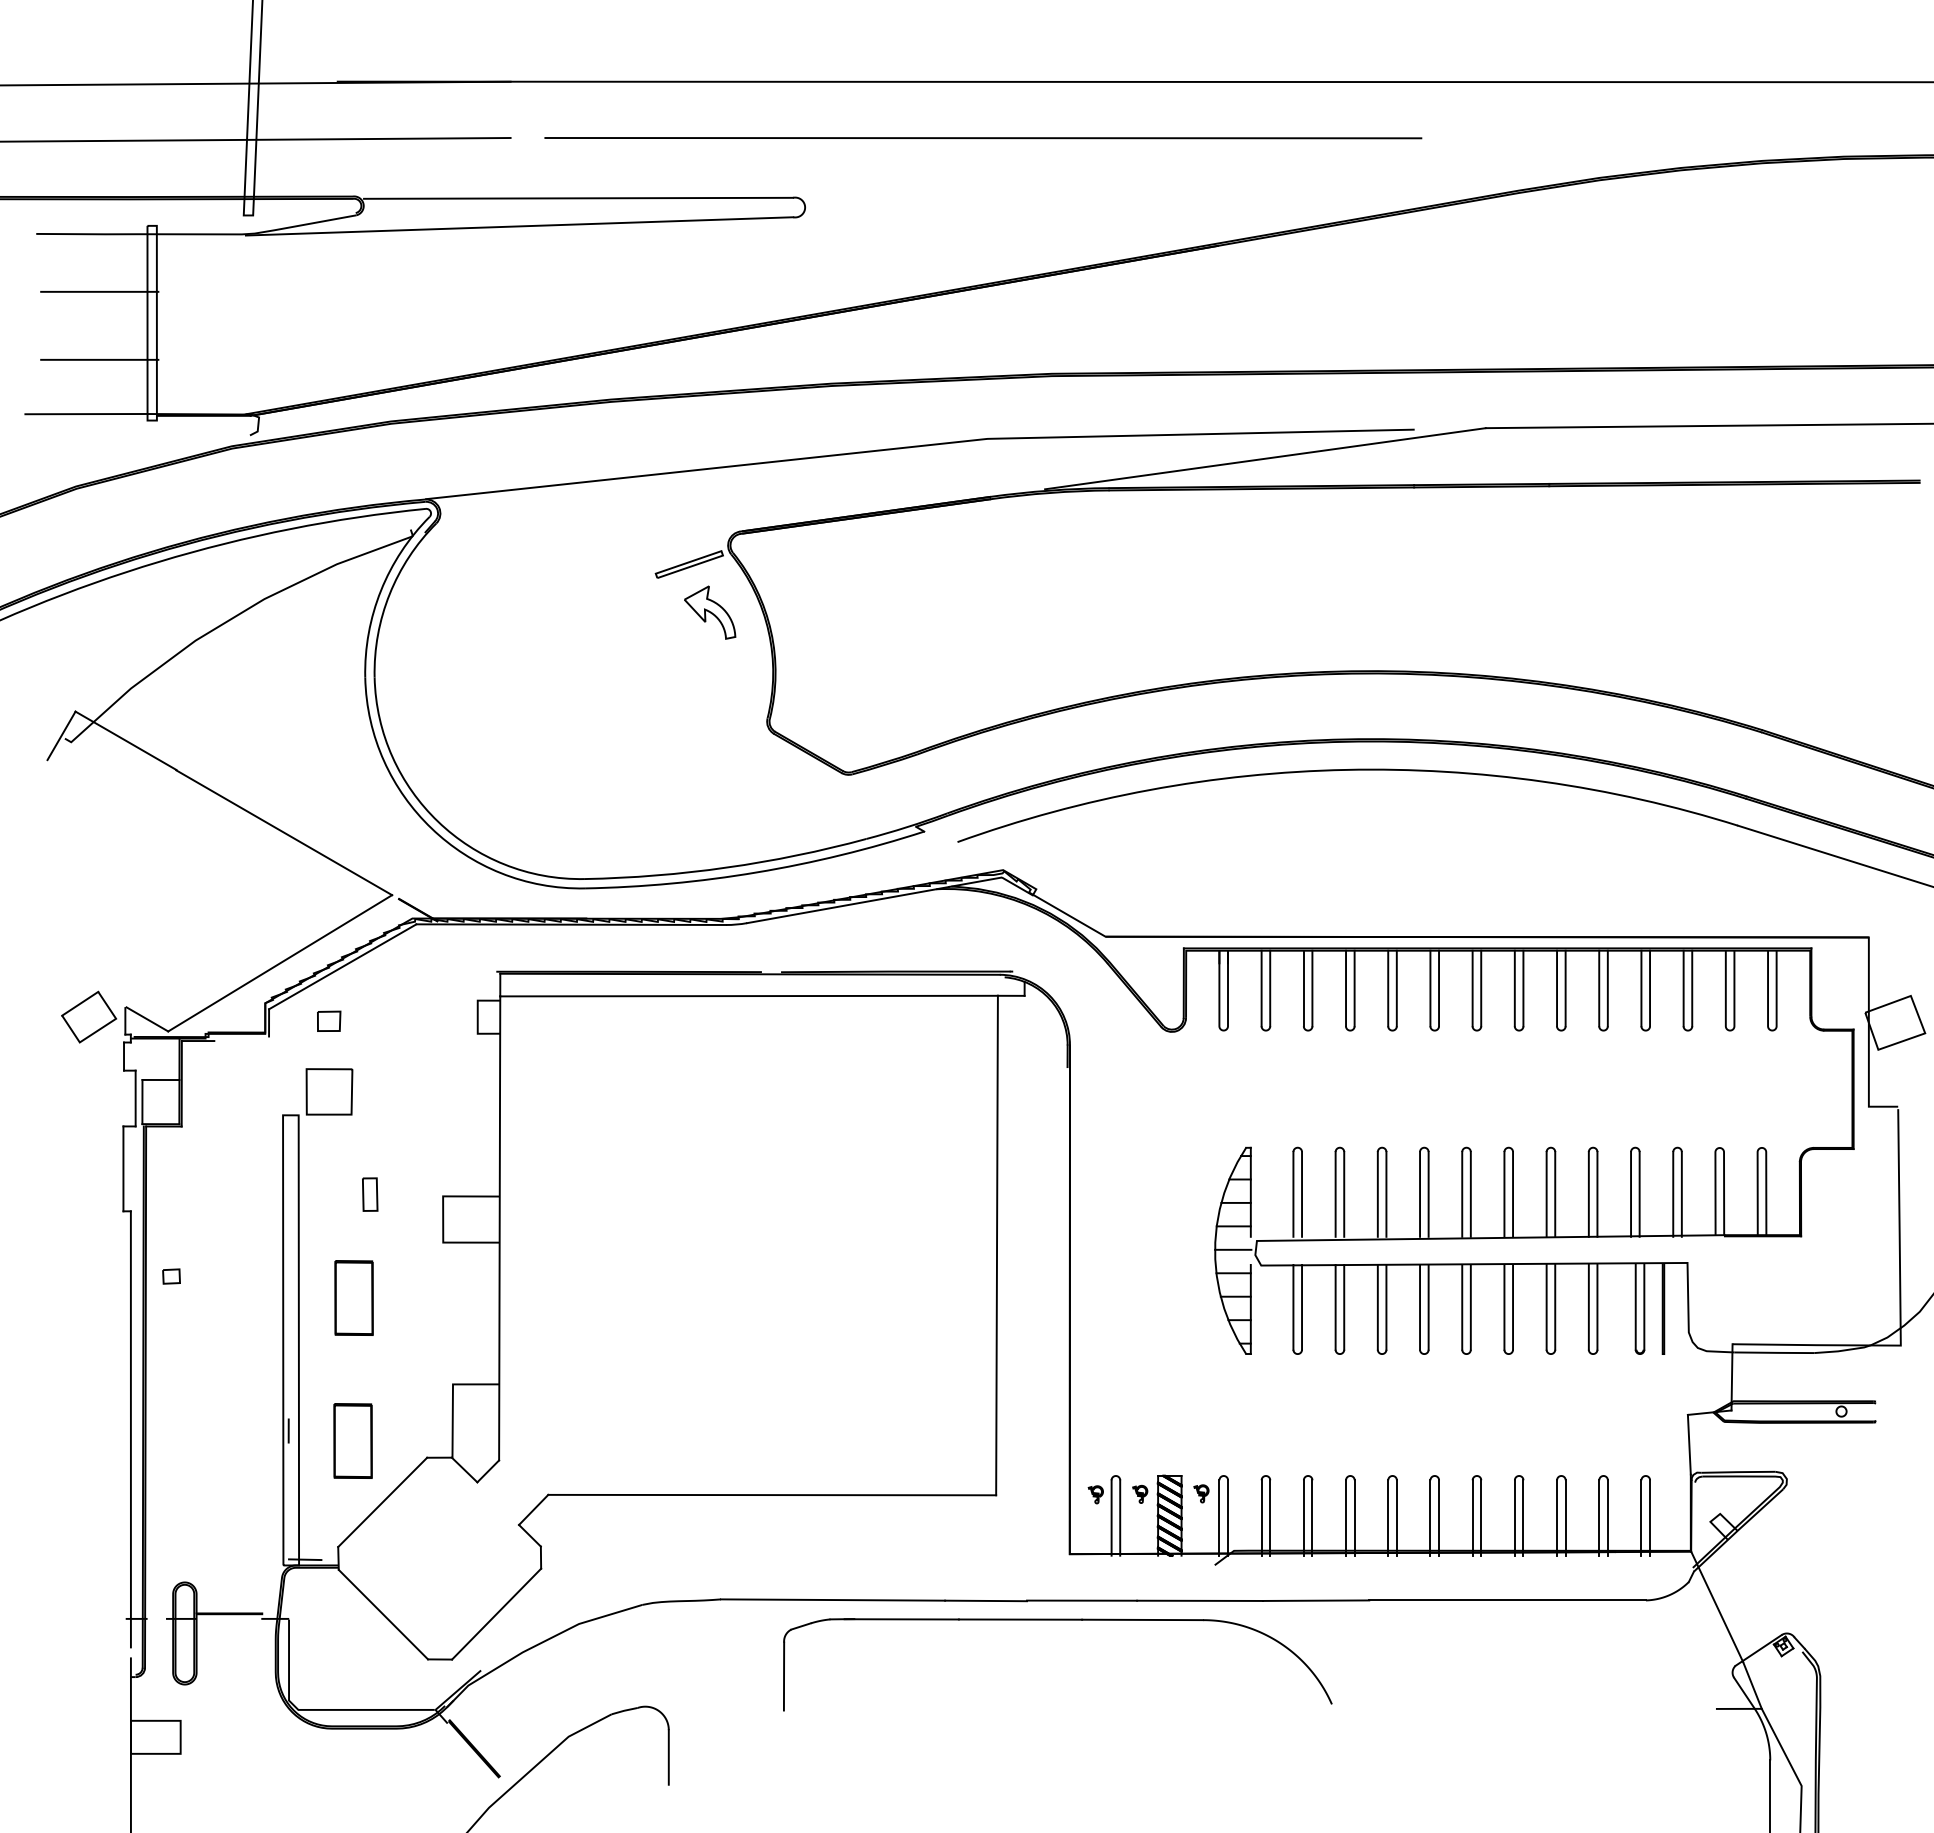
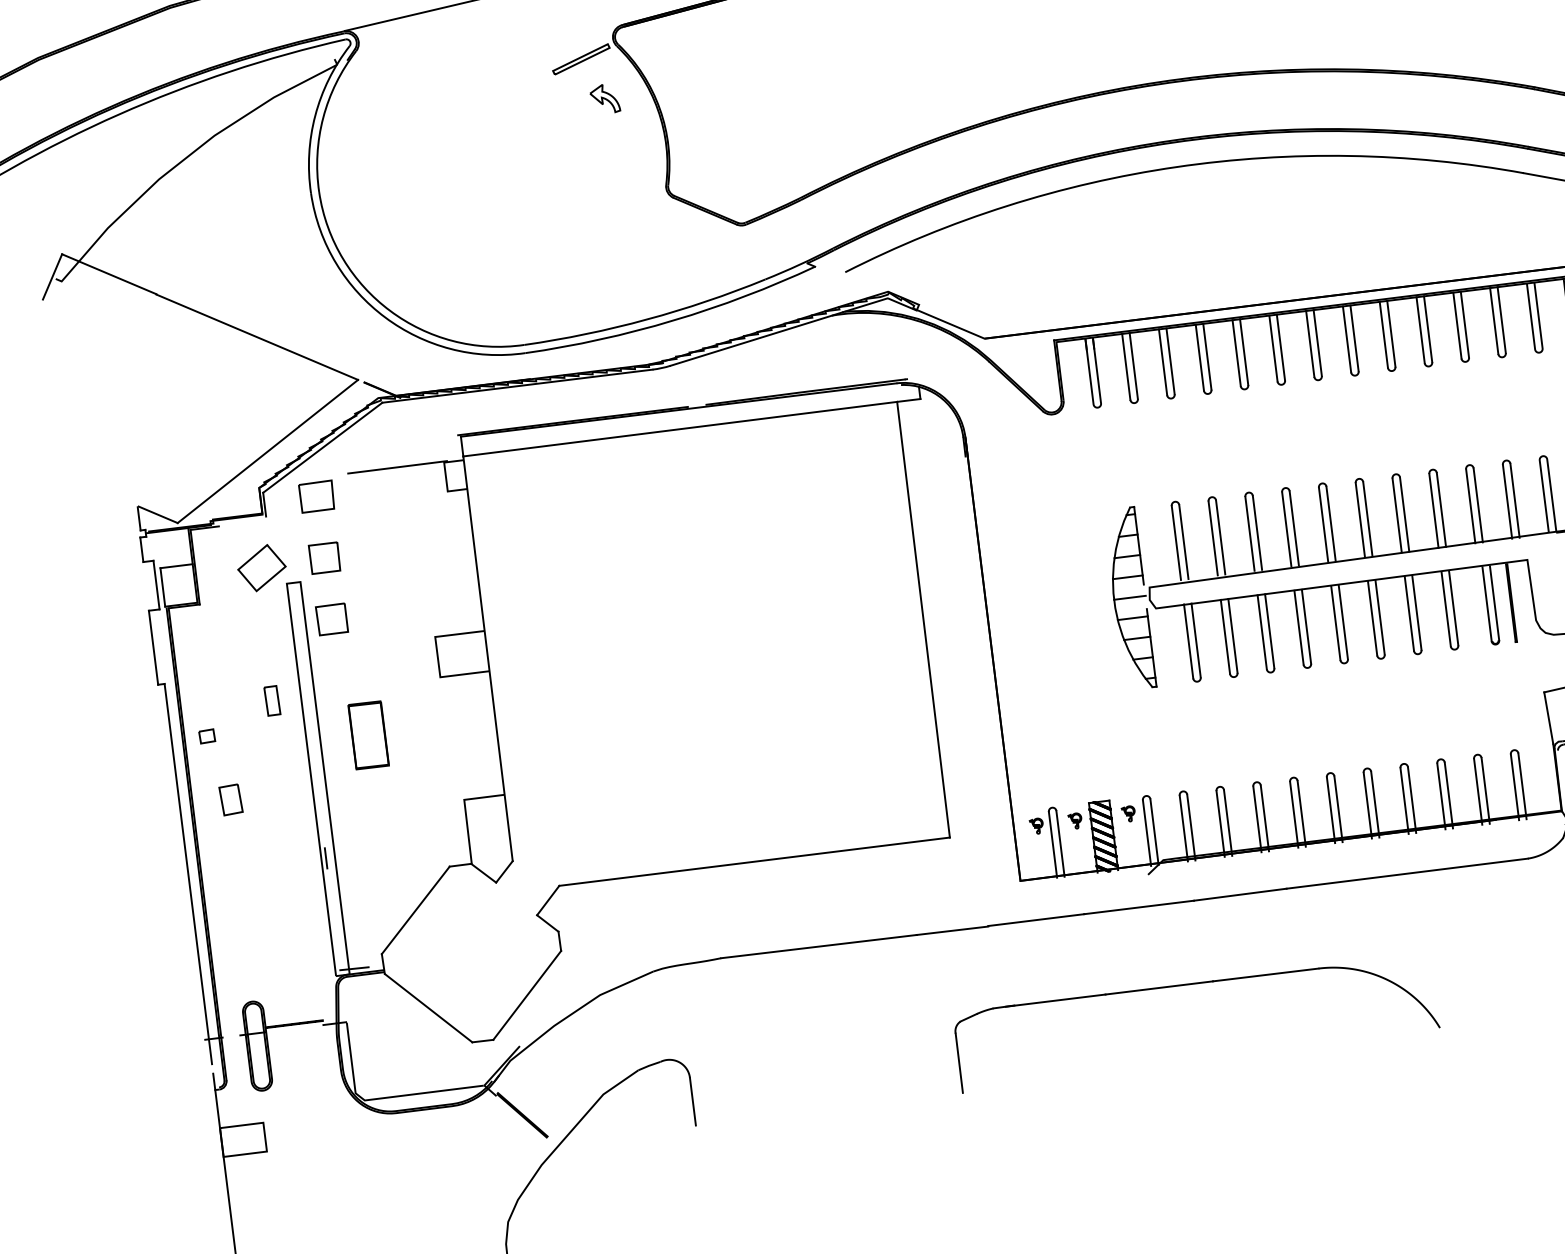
part: (710, 612) -> (604, 98), size x0.62
line: (424, 999) -> (397, 467), added
part: (89, 1016) -> (262, 567), moved
part: (328, 1021) -> (316, 496), size x1.67
part: (329, 1091) -> (324, 557), size x0.71
part: (328, 1161) -> (331, 619), added
part: (370, 1194) -> (272, 700), moved
part: (189, 1351) -> (230, 799), added
part: (352, 1440) -> (382, 859), removed
part: (1057, 1620) -> (1191, 984), moved

